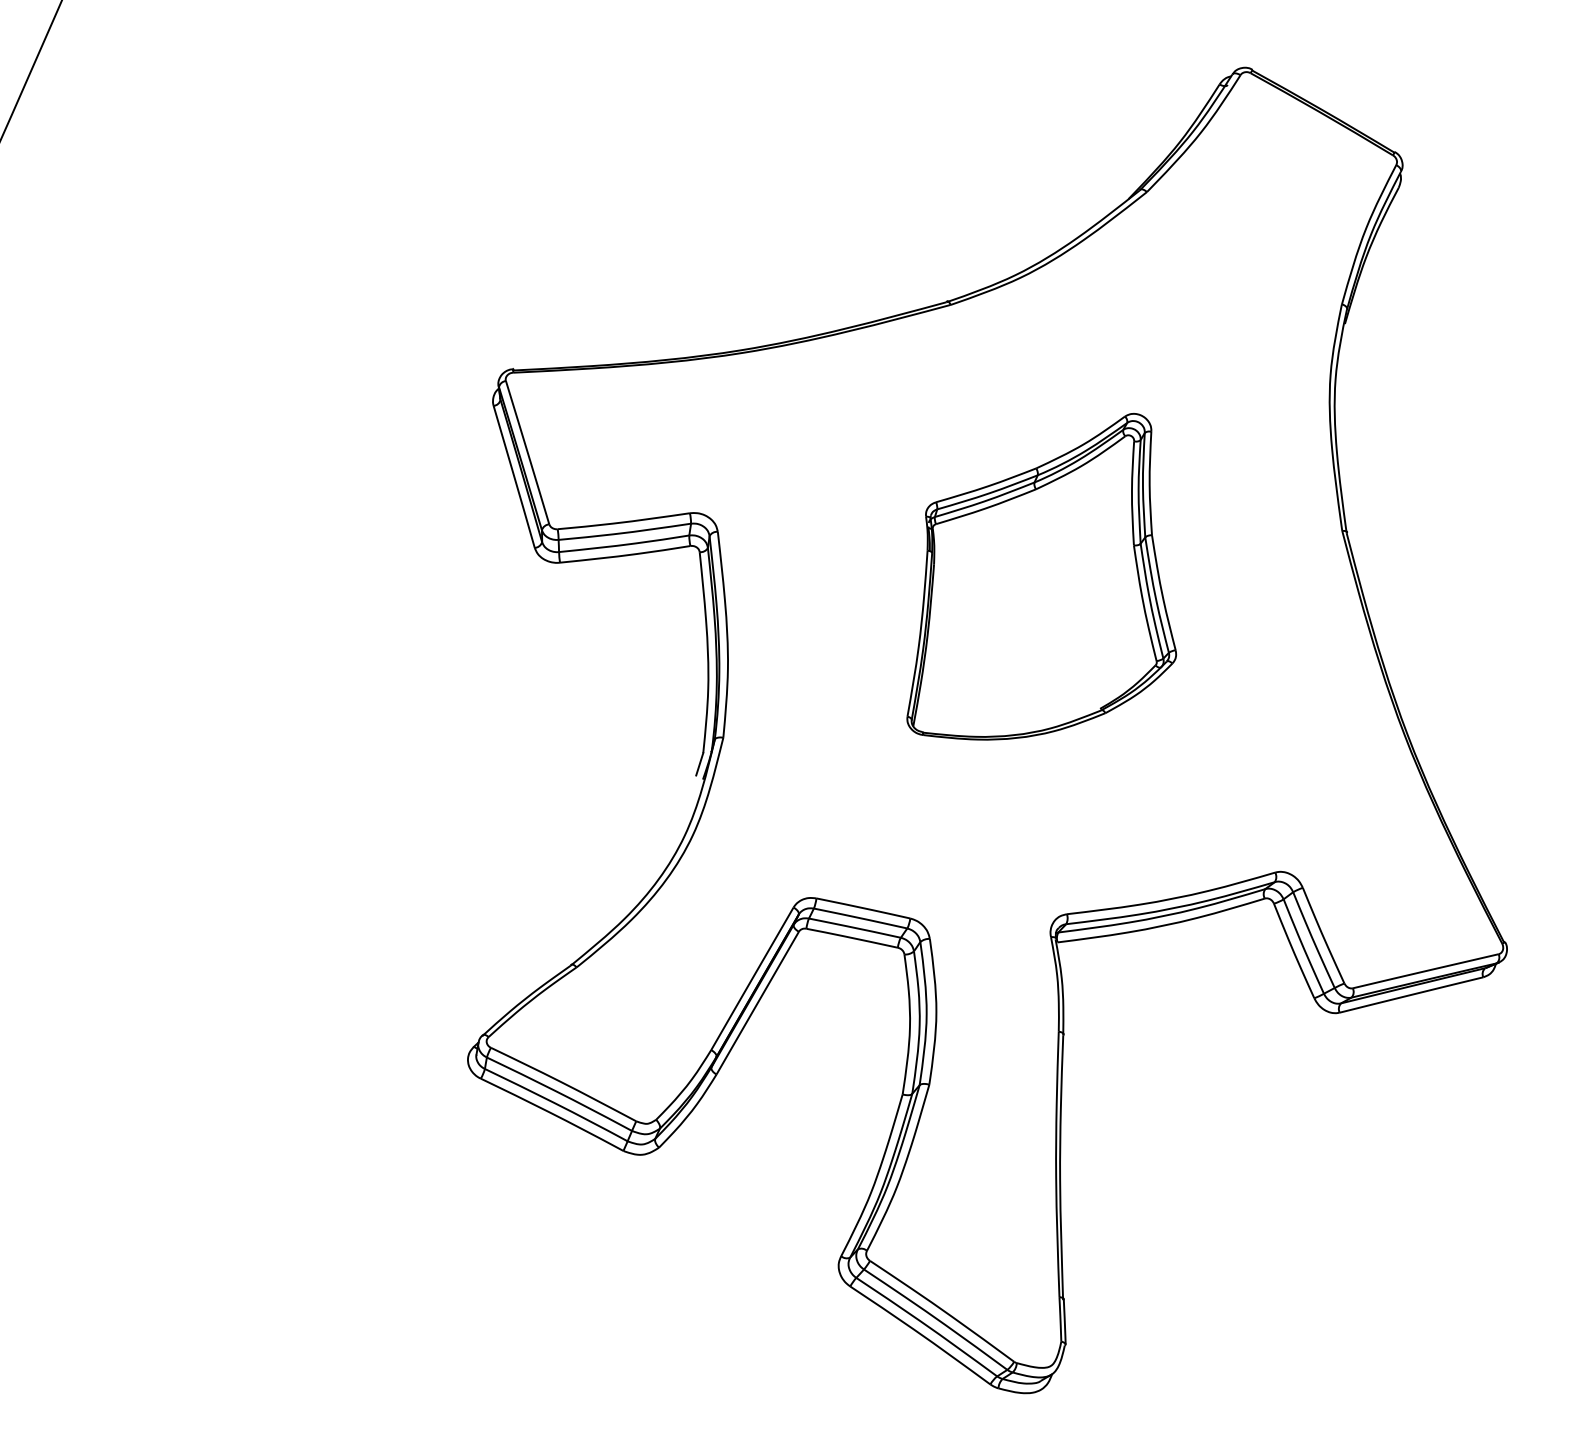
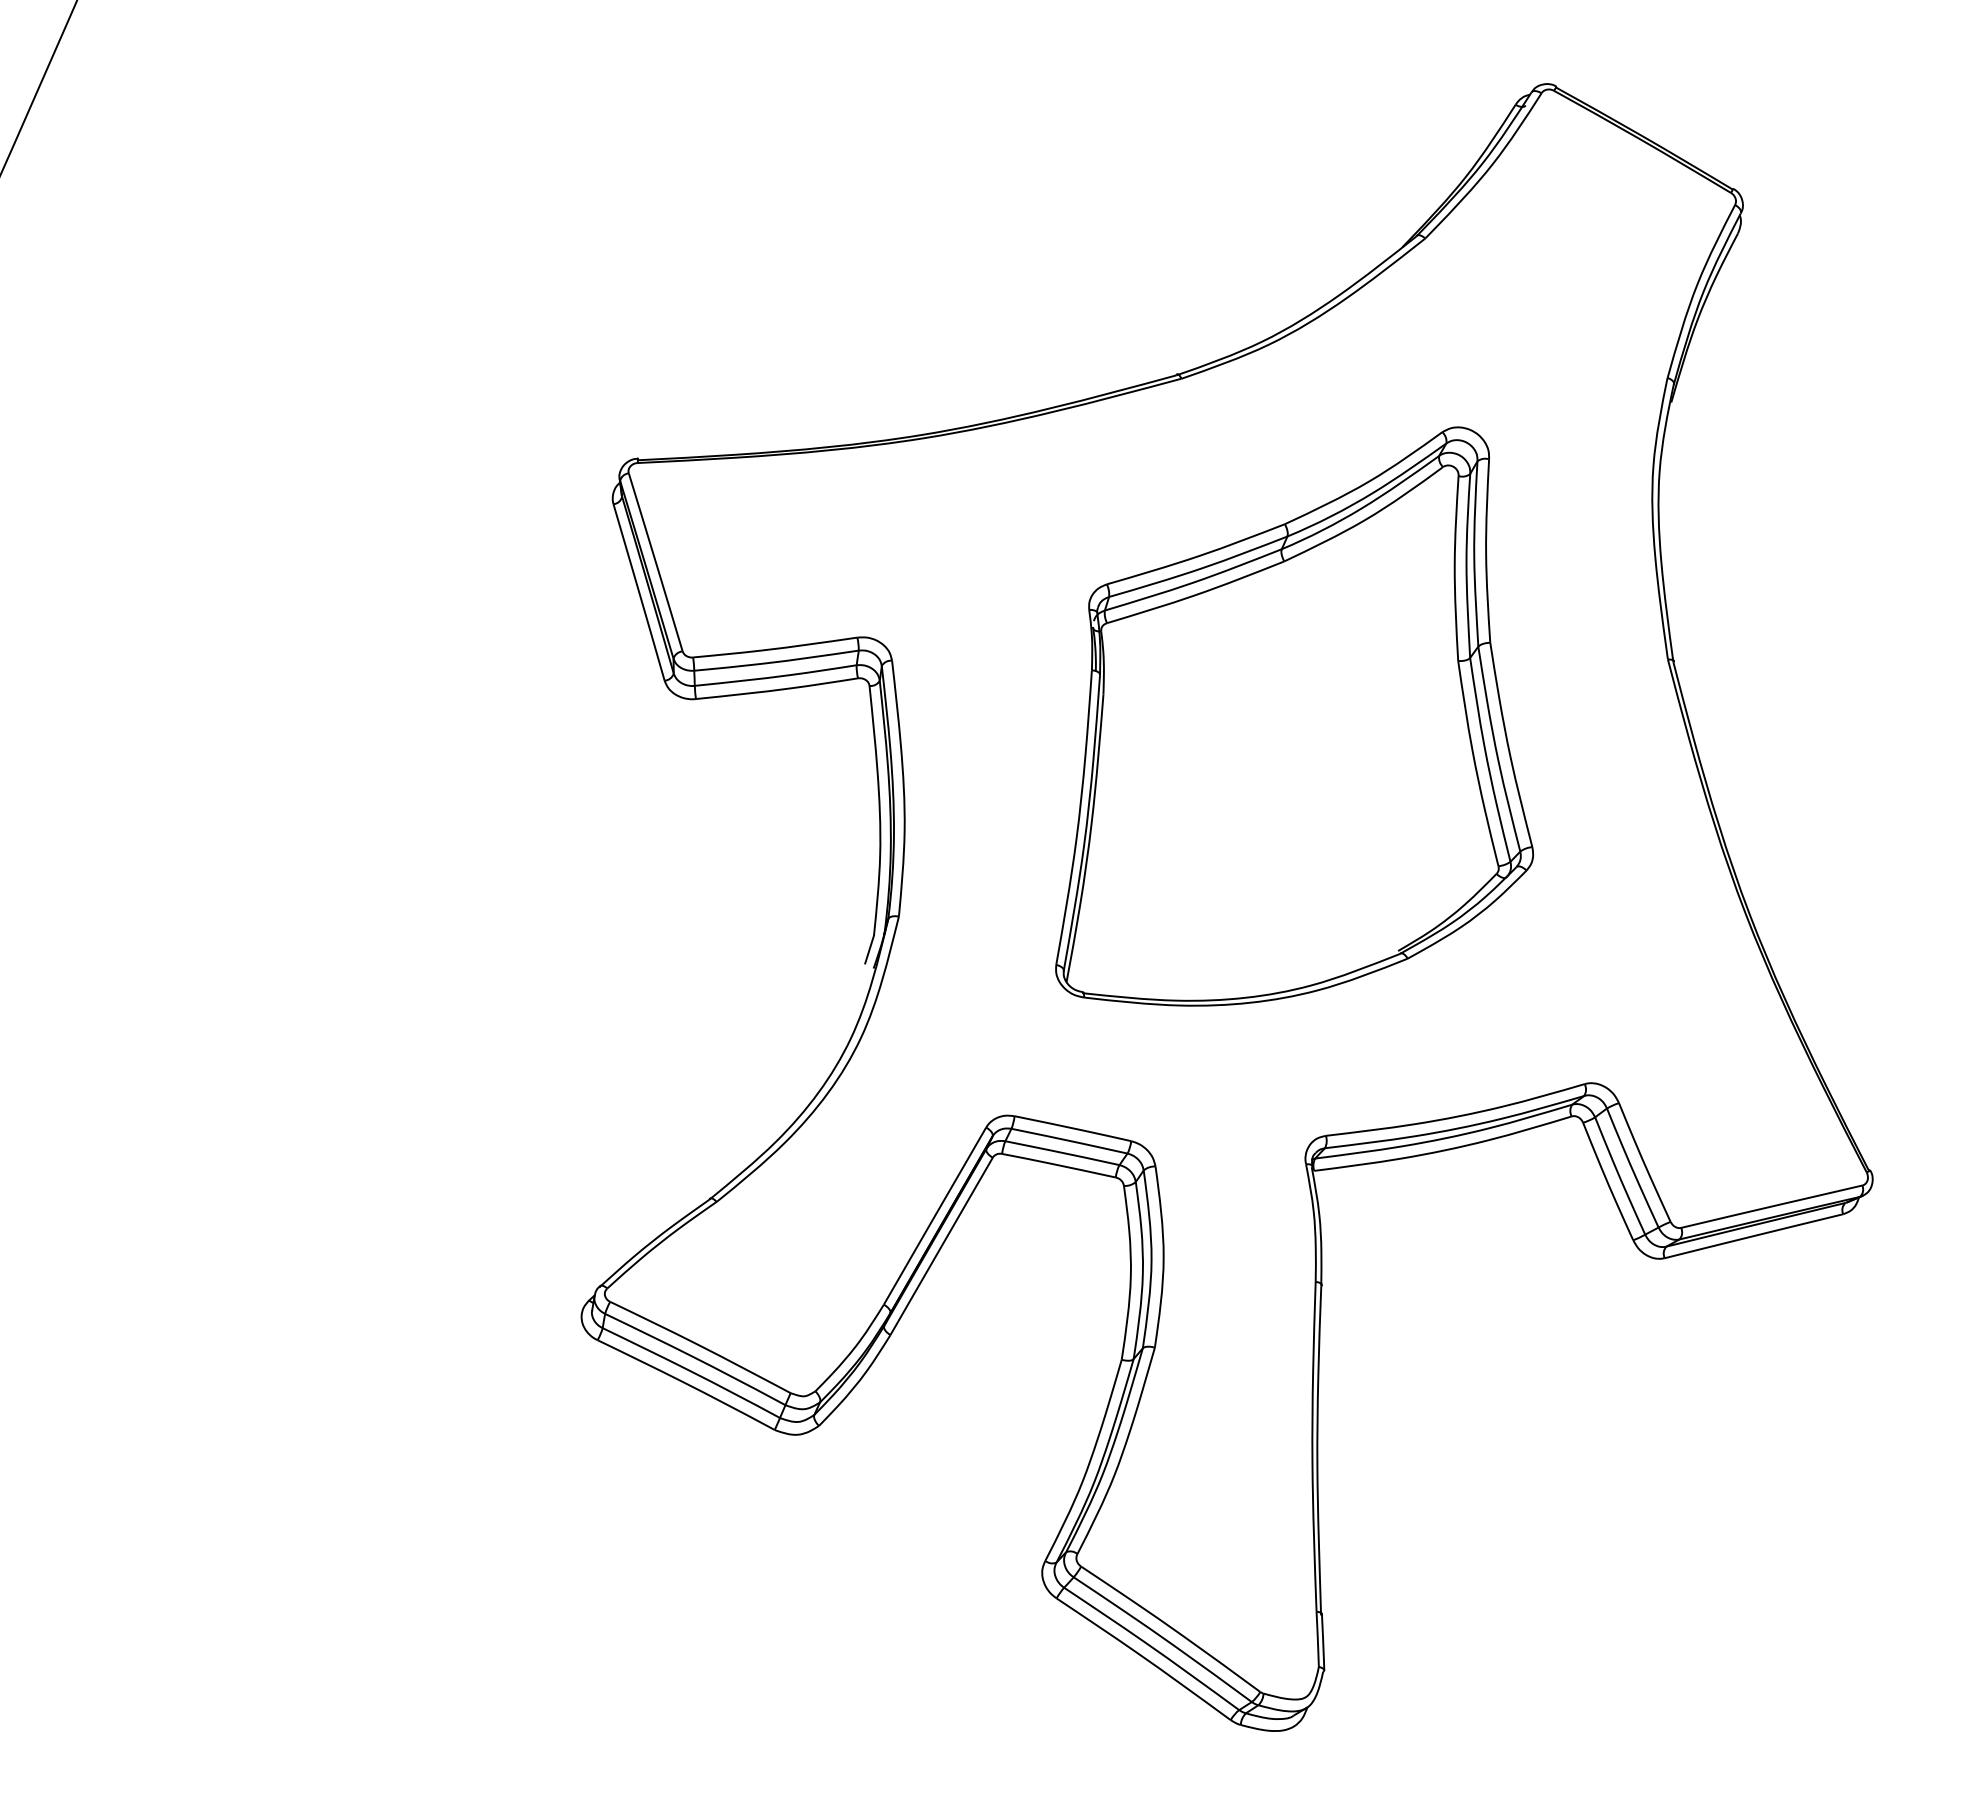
part: (1041, 576) -> (1294, 716), size x1.43

